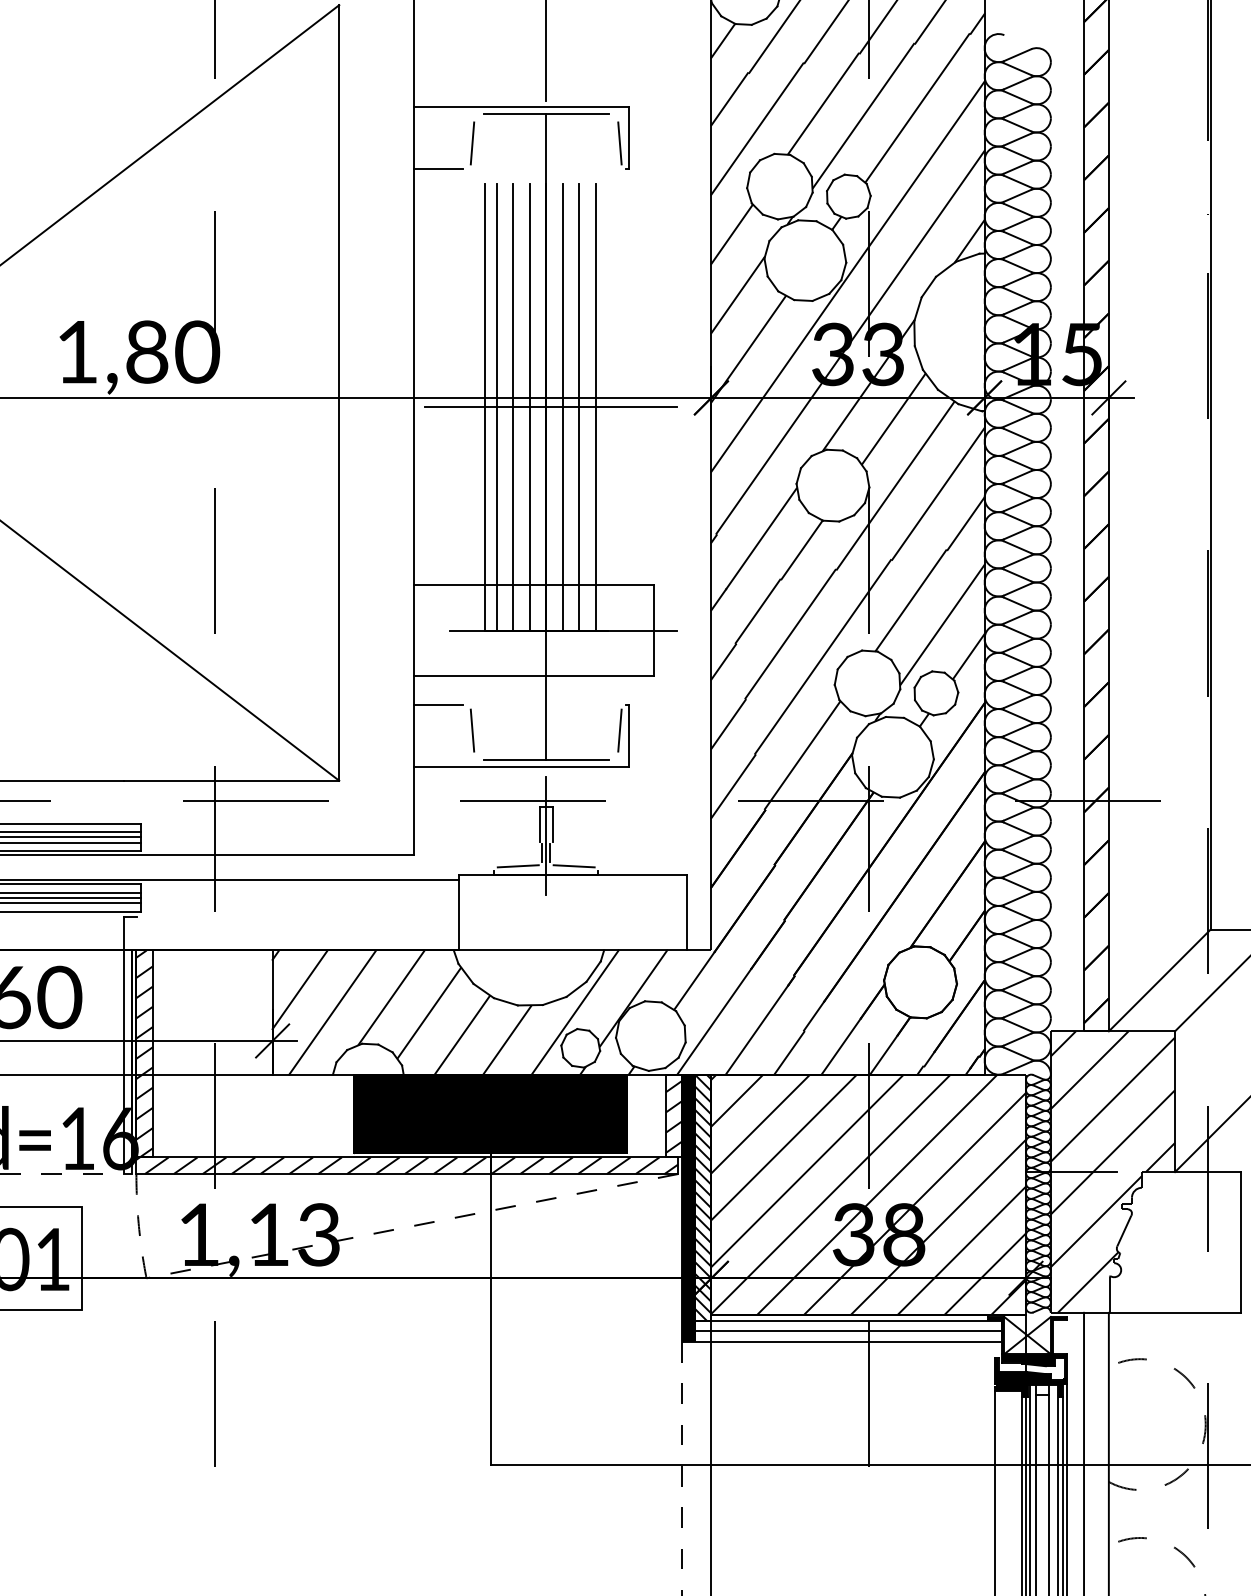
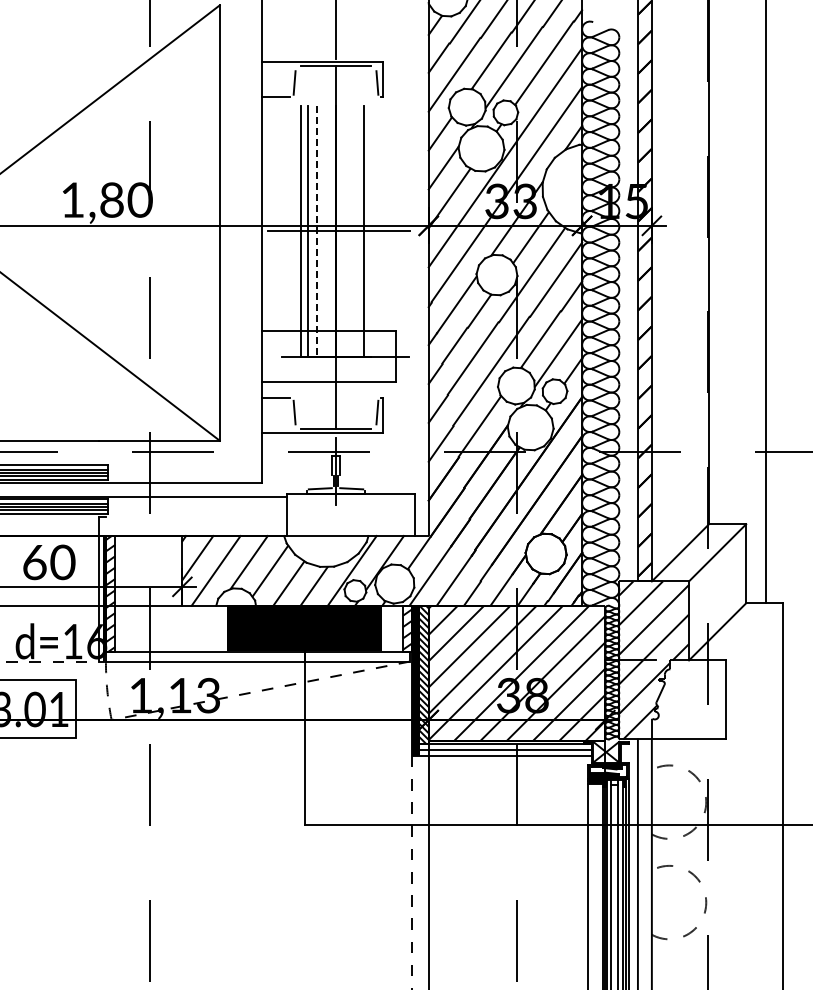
line: (529, 406) -> (326, 230), removed
line: (563, 406) -> (345, 230), removed
line: (579, 406) -> (354, 230), removed
line: (513, 408) -> (317, 231), solid -> dashed
hatch: (406, 1165) -> (257, 656), removed

